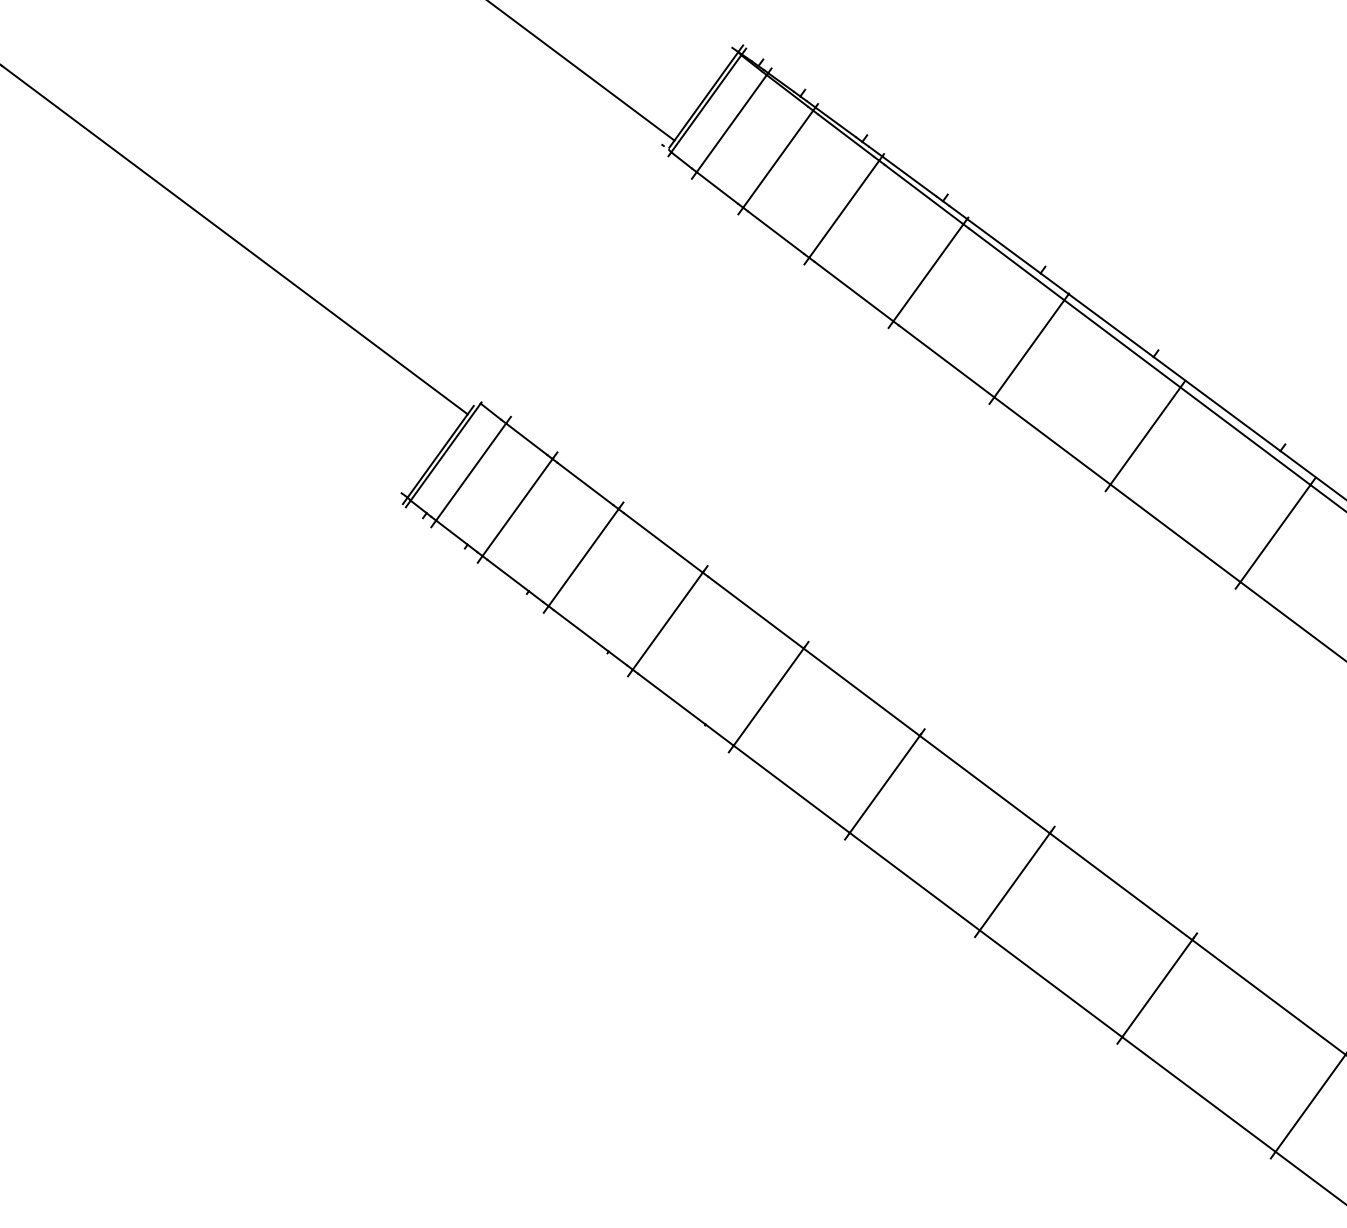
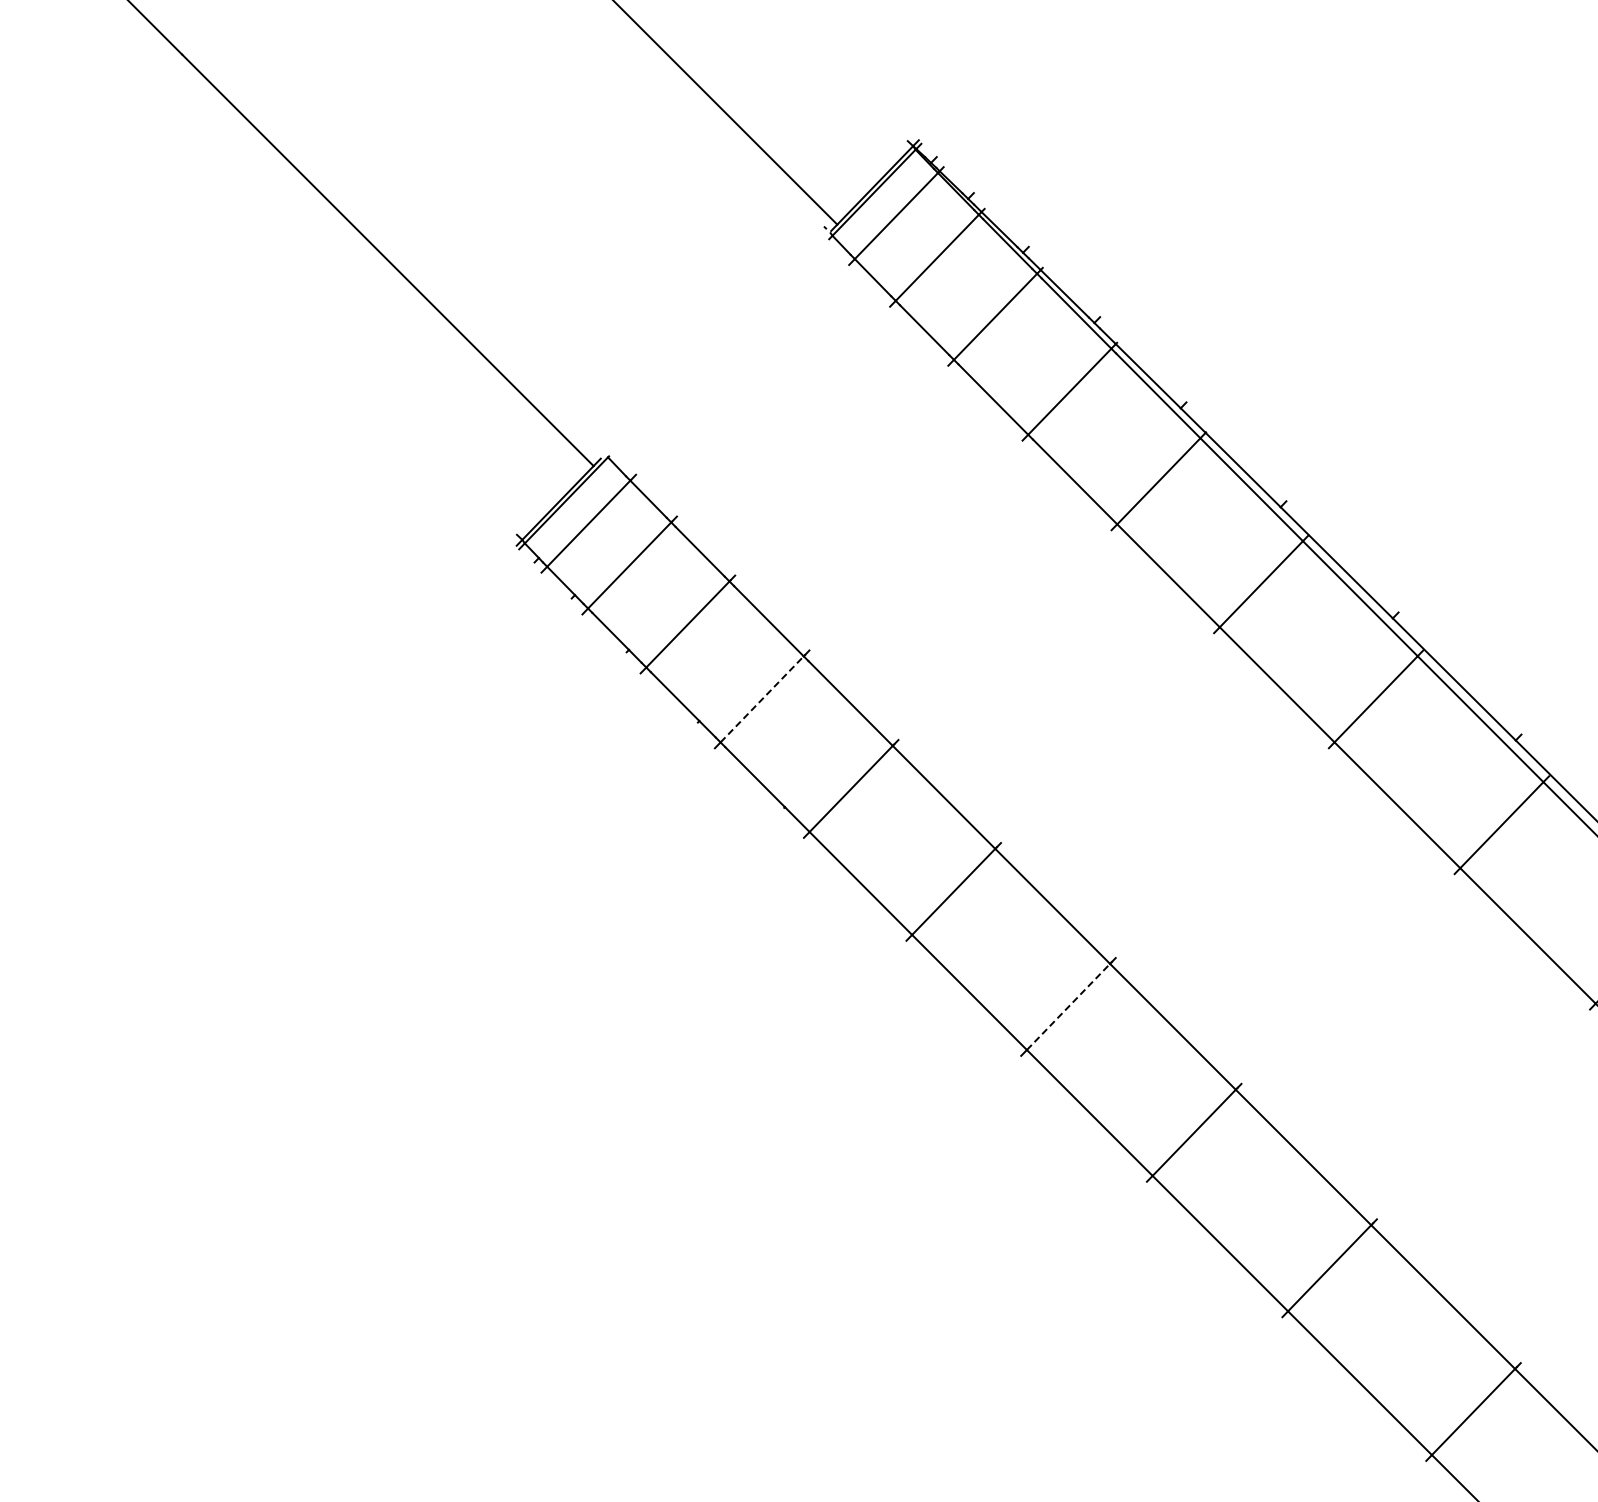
line: (668, 621) -> (762, 699), solid -> dashed
line: (1014, 881) -> (1068, 1006), solid -> dashed

